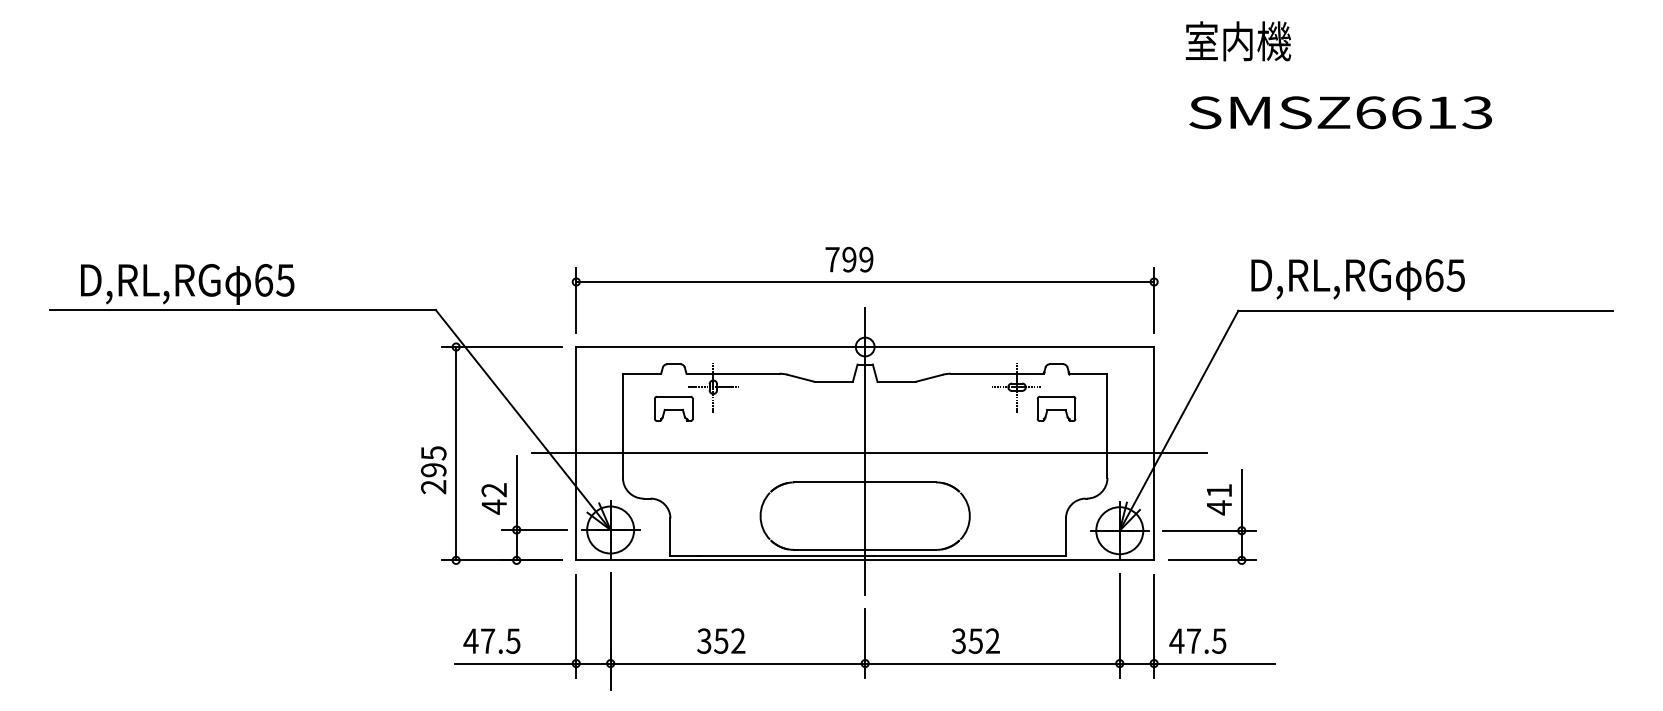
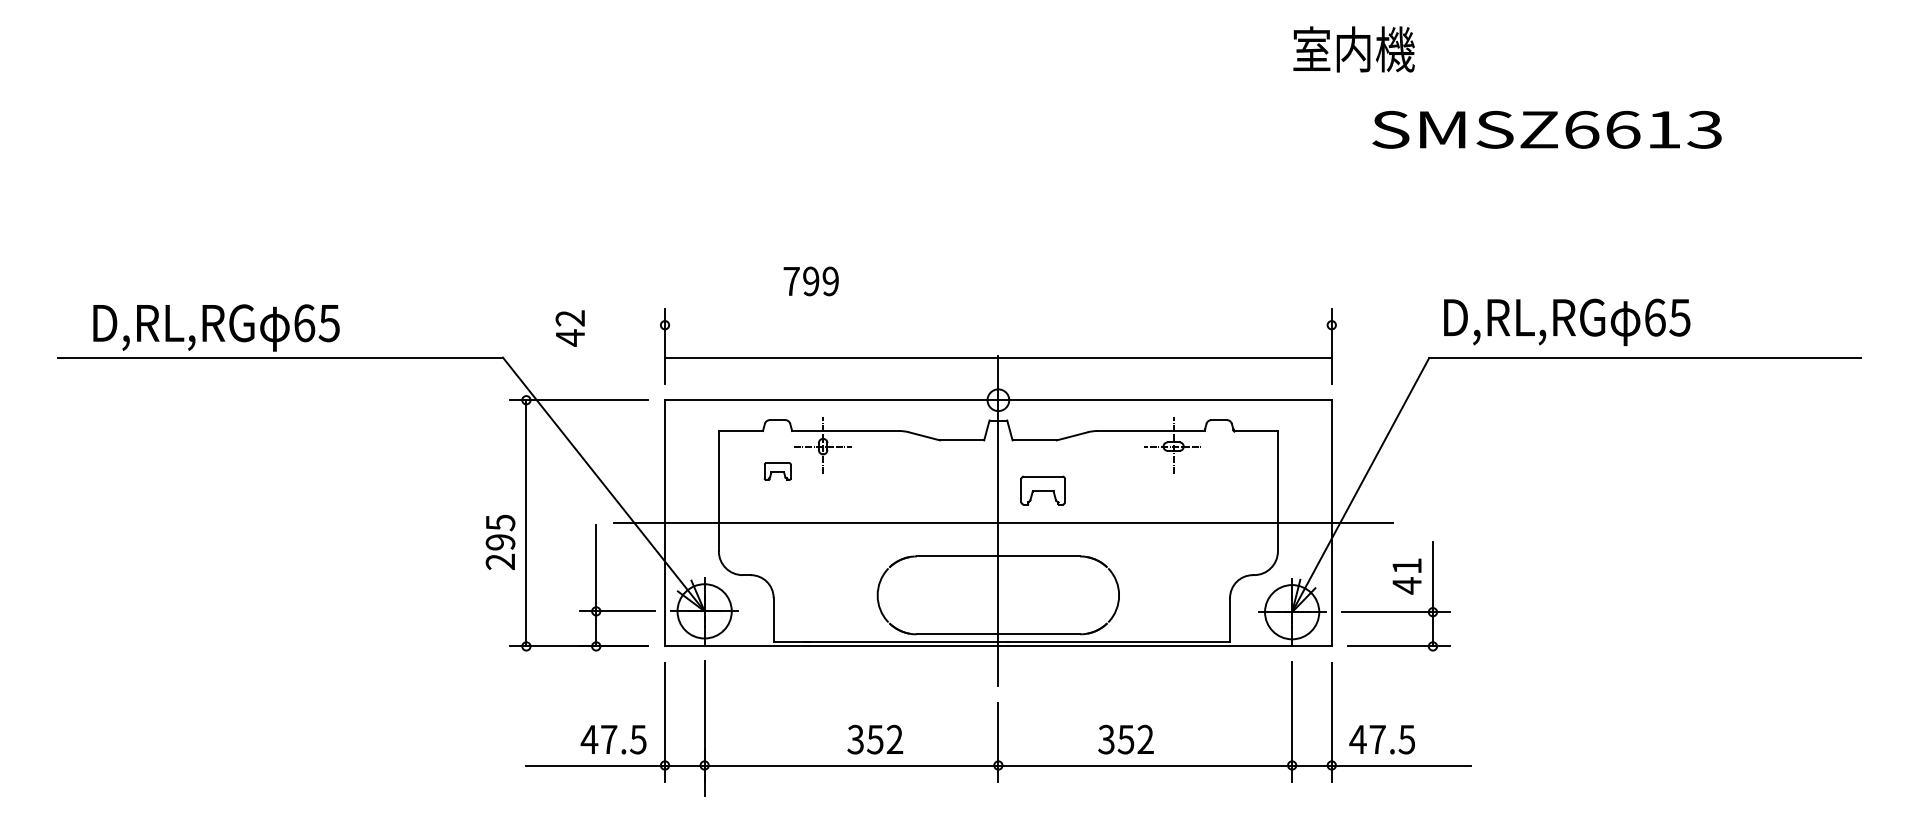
text: (1237, 41) -> (1353, 49), moved
text: (848, 259) -> (810, 281), moved
line: (865, 282) -> (998, 358), moved
part: (673, 408) -> (777, 471), size x0.6
part: (1055, 408) -> (1042, 490), moved
text: (493, 498) -> (569, 328), moved
text: (491, 641) -> (613, 739), moved
text: (721, 641) -> (875, 739), moved

